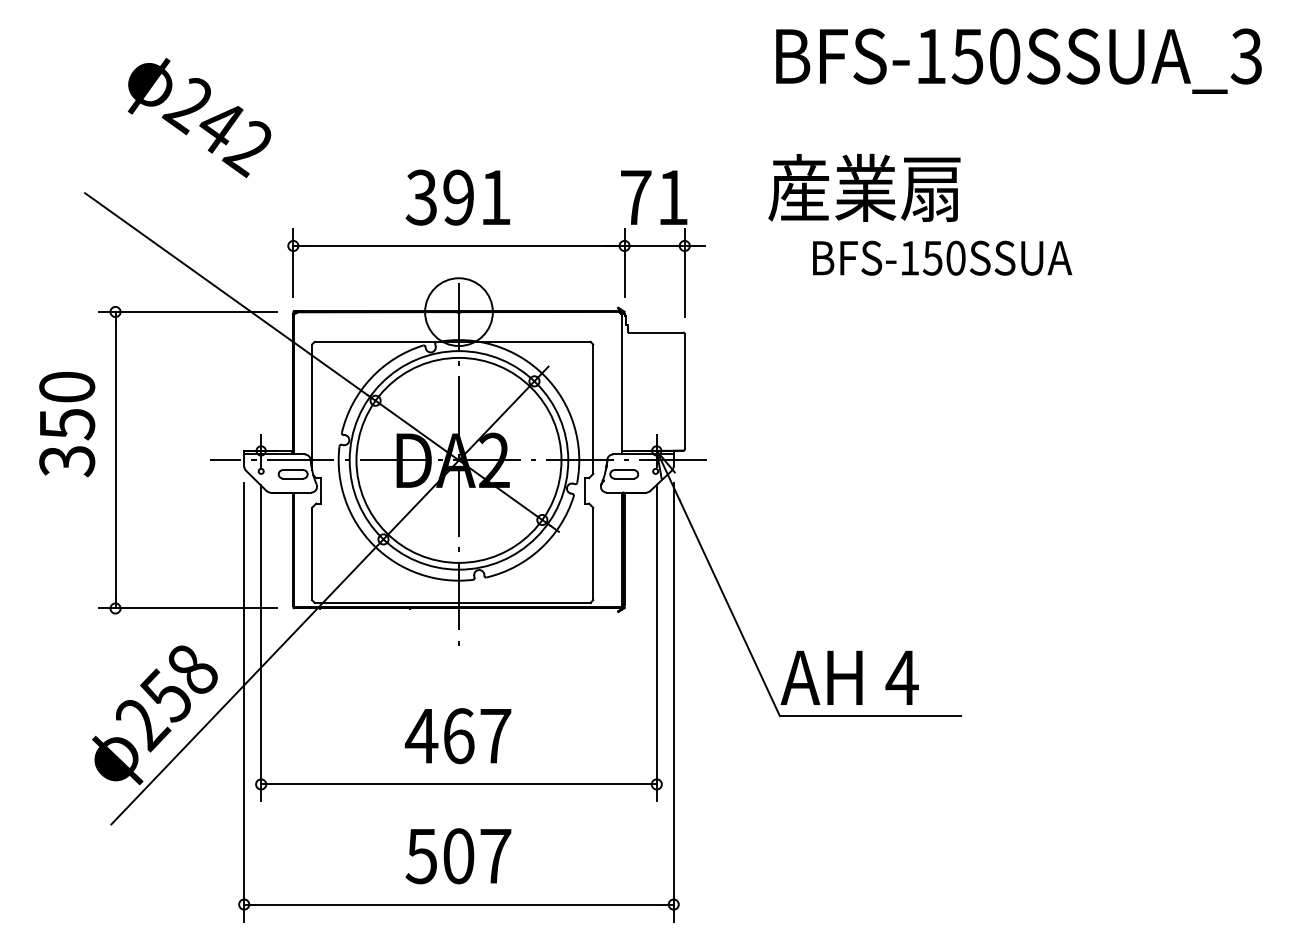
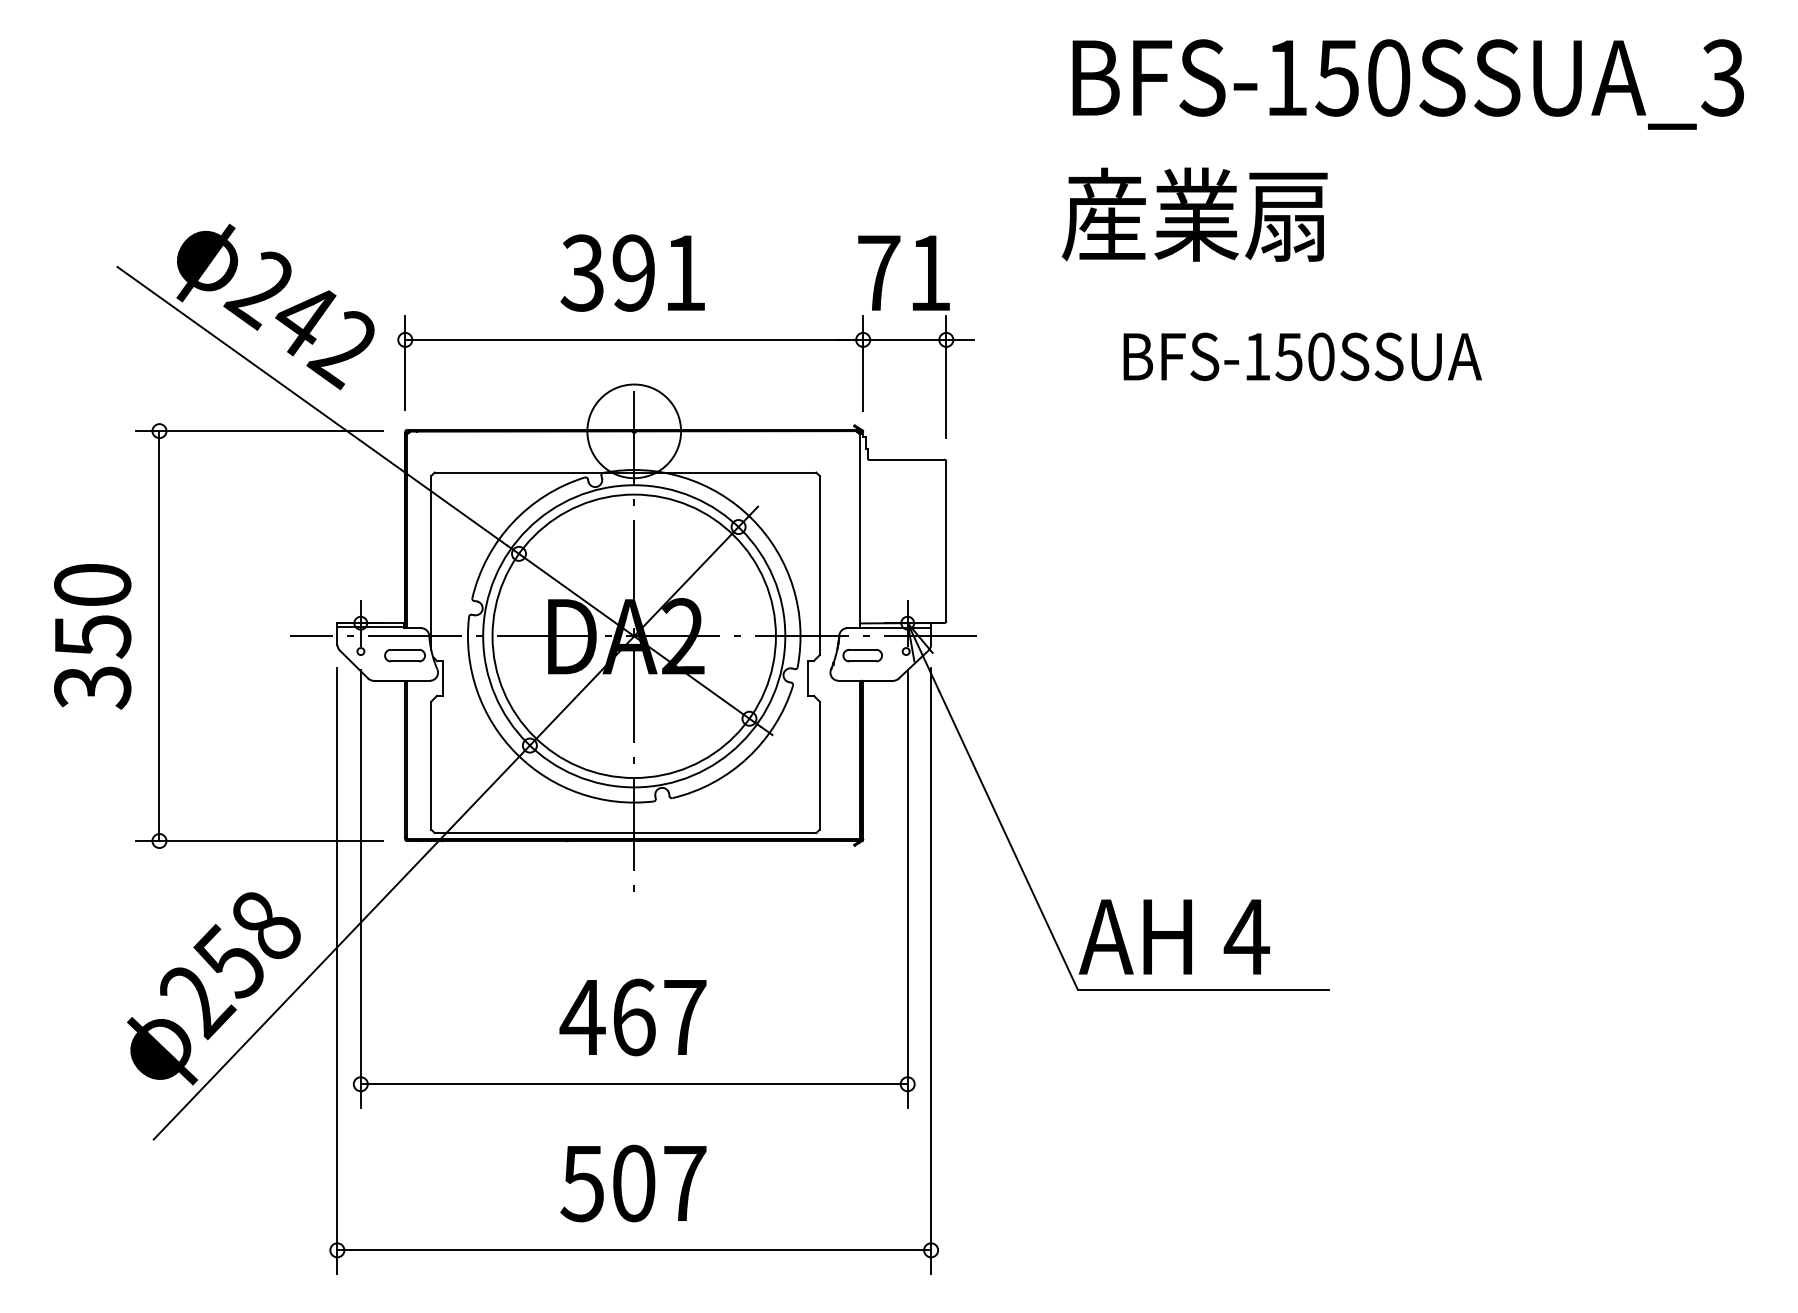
text: (199, 117) -> (275, 306), moved
text: (864, 187) -> (1194, 214), moved
text: (67, 424) -> (92, 636), moved

